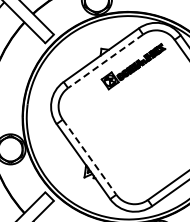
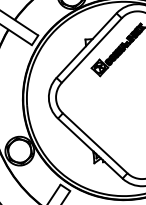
line: (105, 61) -> (91, 50), dashed -> solid
line: (89, 157) -> (95, 143), dashed -> solid

